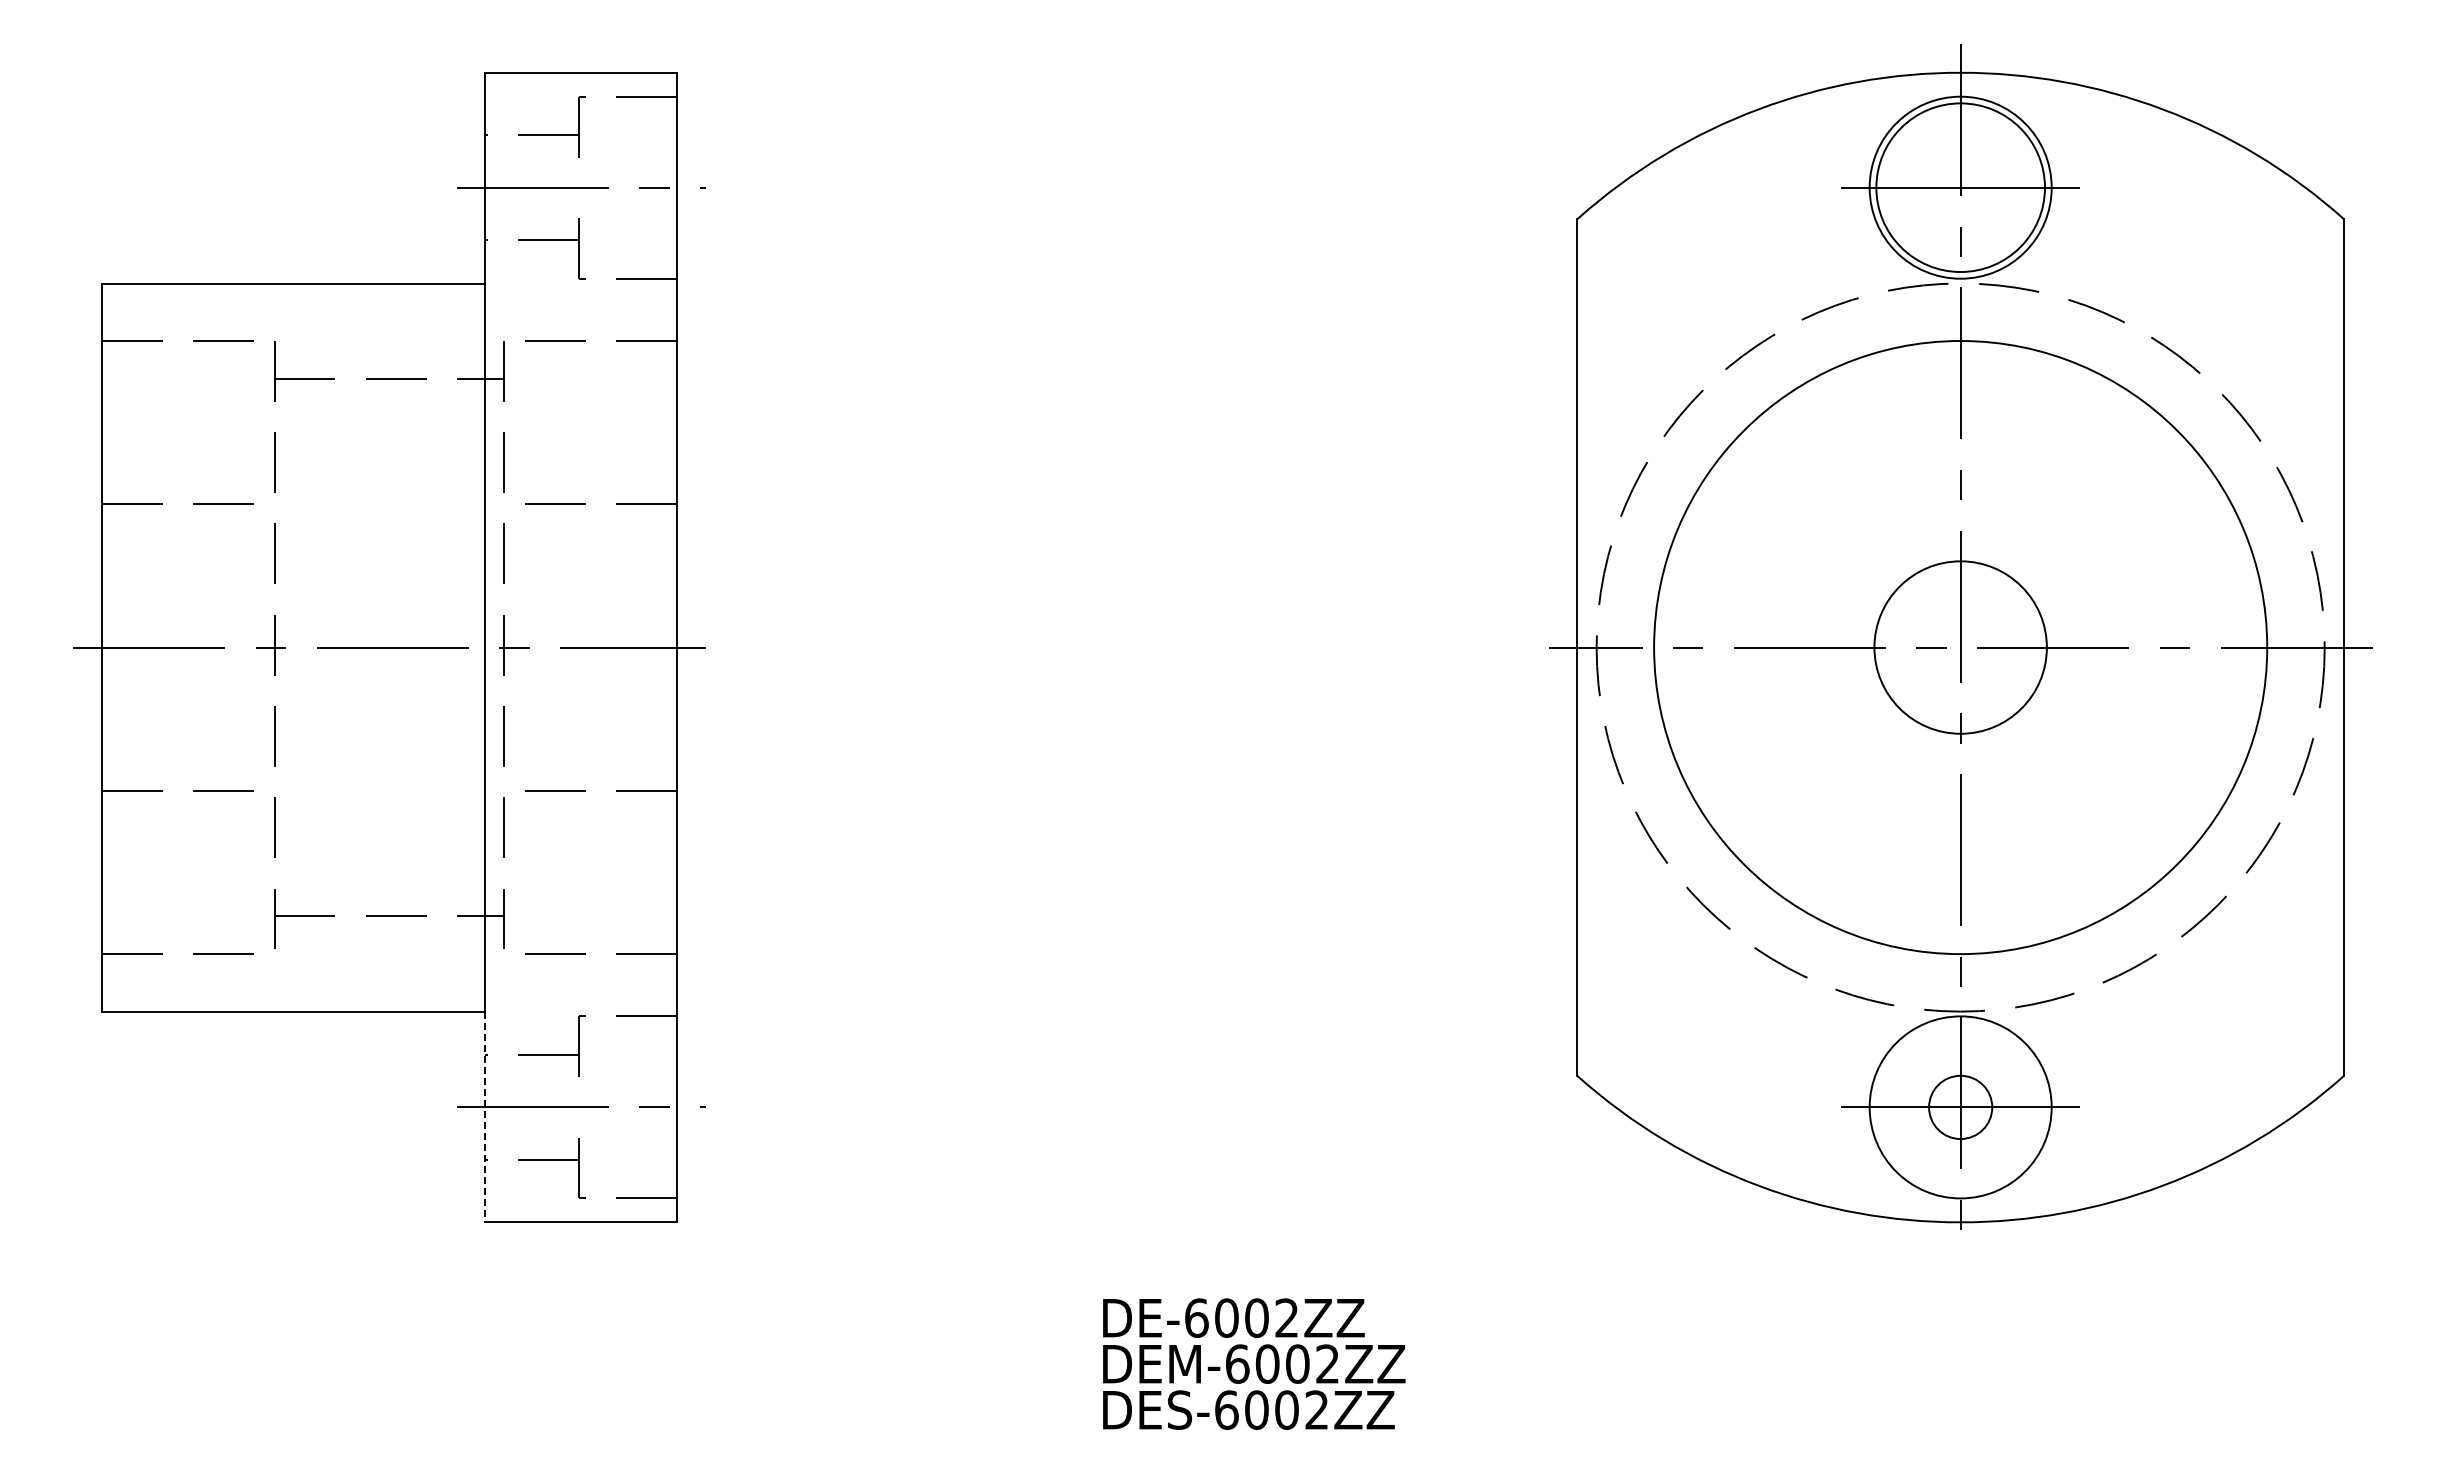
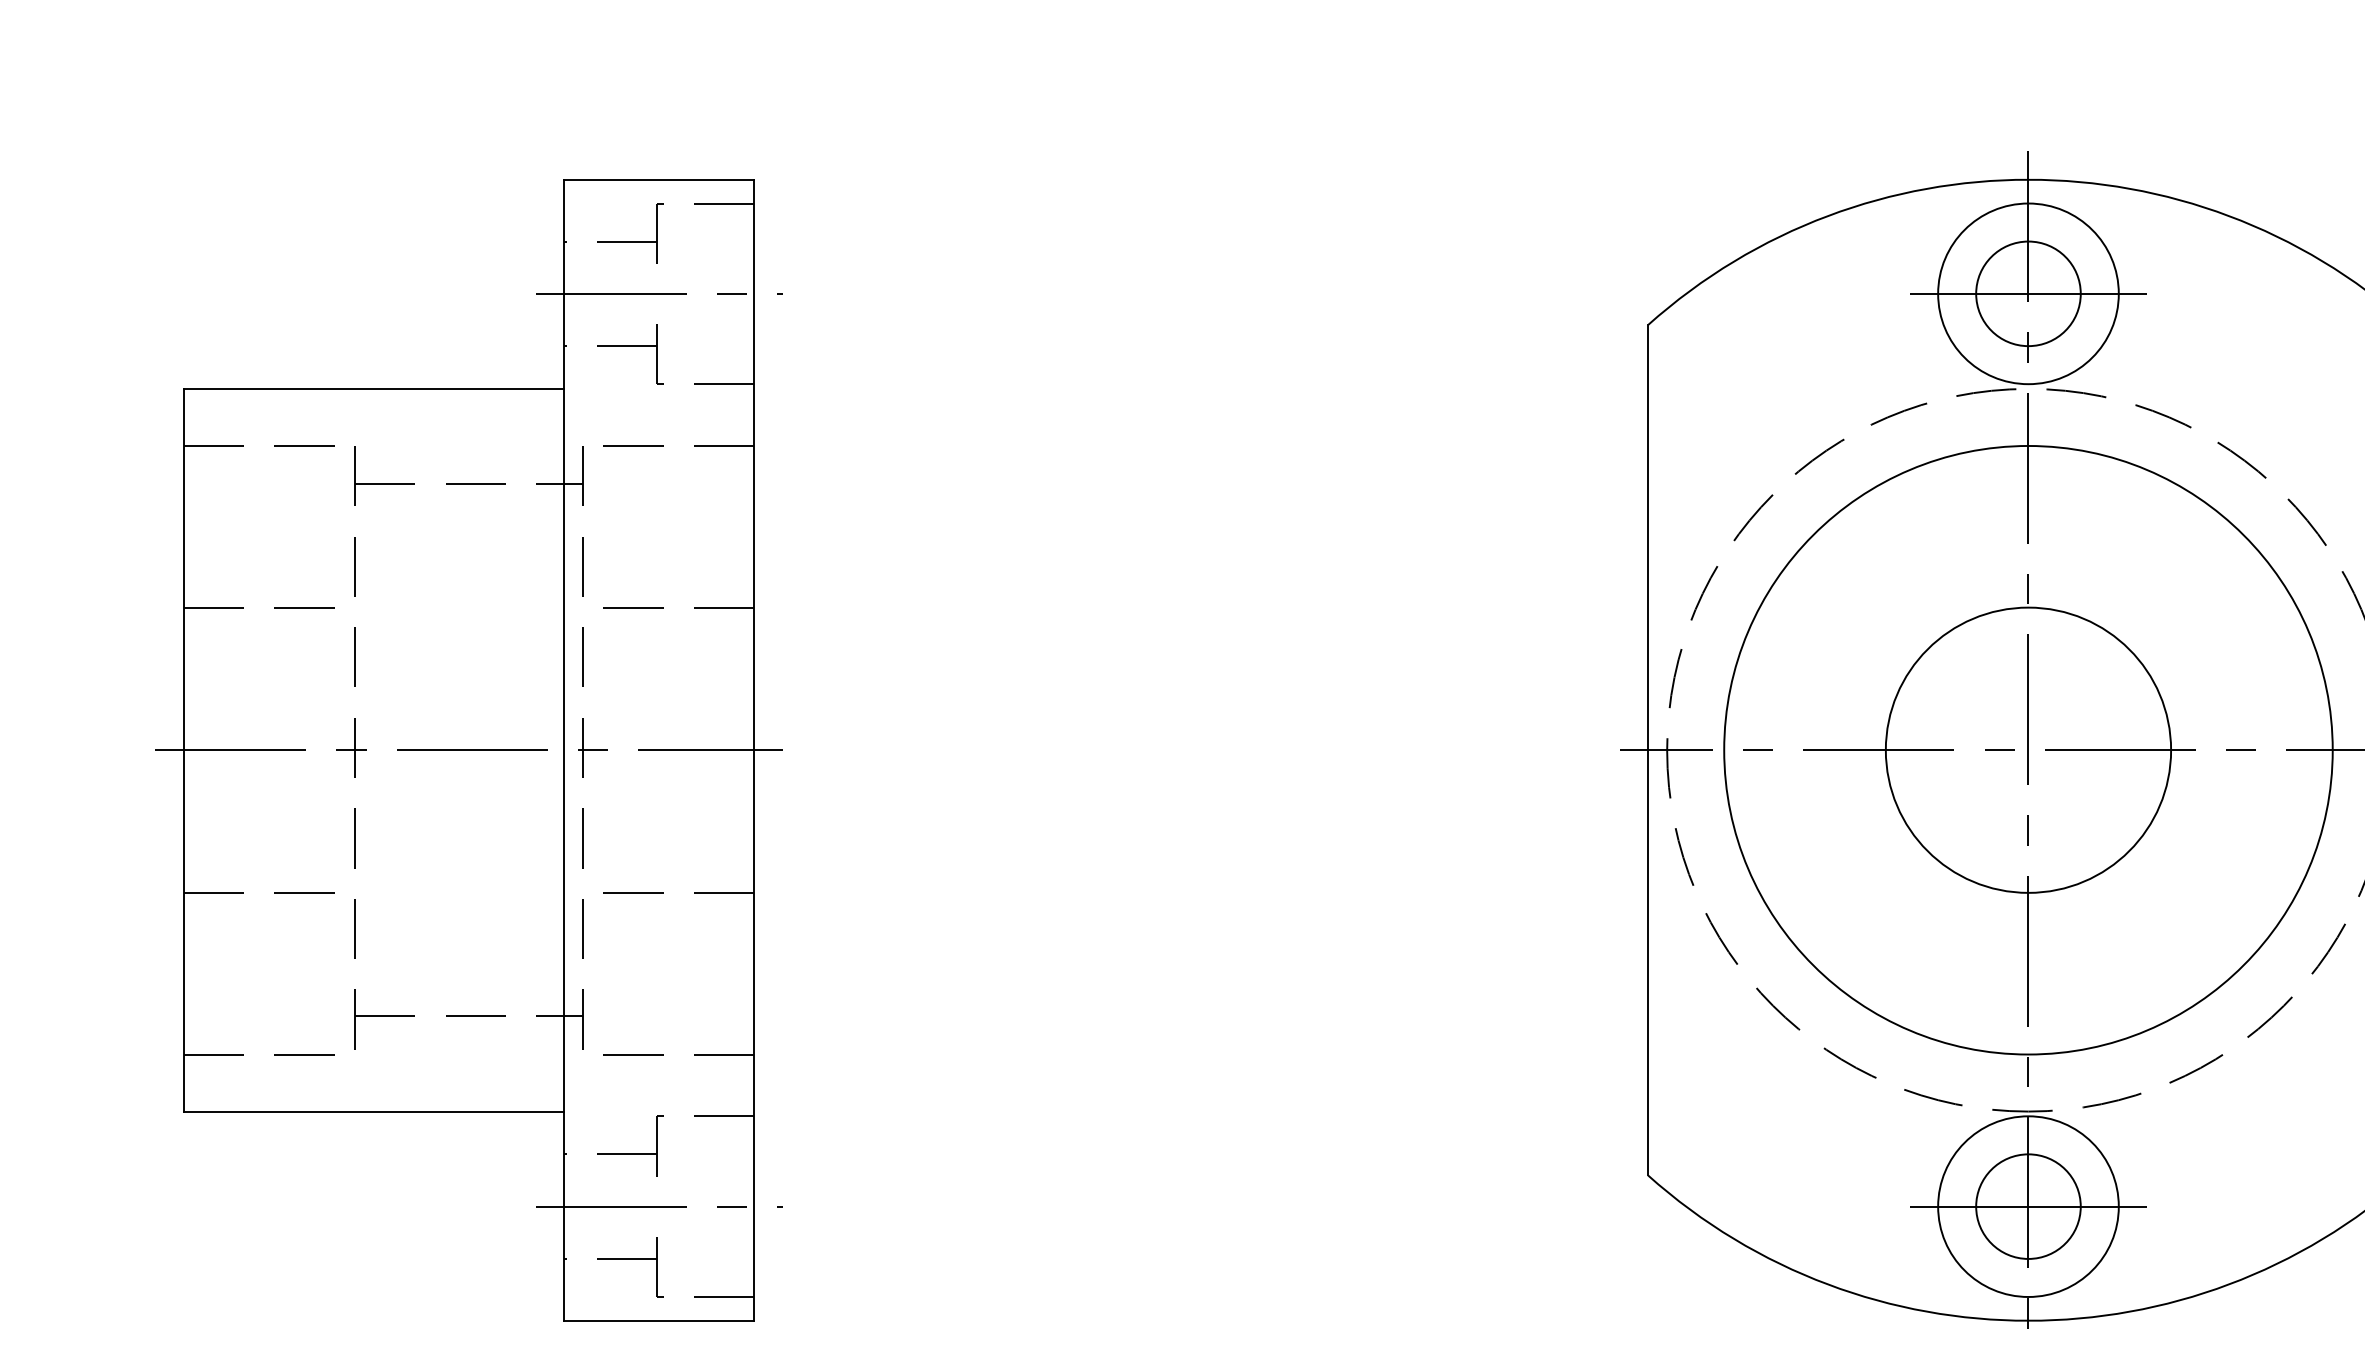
circle: (1960, 187) -> (2028, 293), size x0.62
circle: (1960, 647) -> (2028, 750), size x1.67
circle: (1960, 1107) -> (2028, 1206), size x1.67
line: (485, 1117) -> (564, 1216), dashed -> solid

